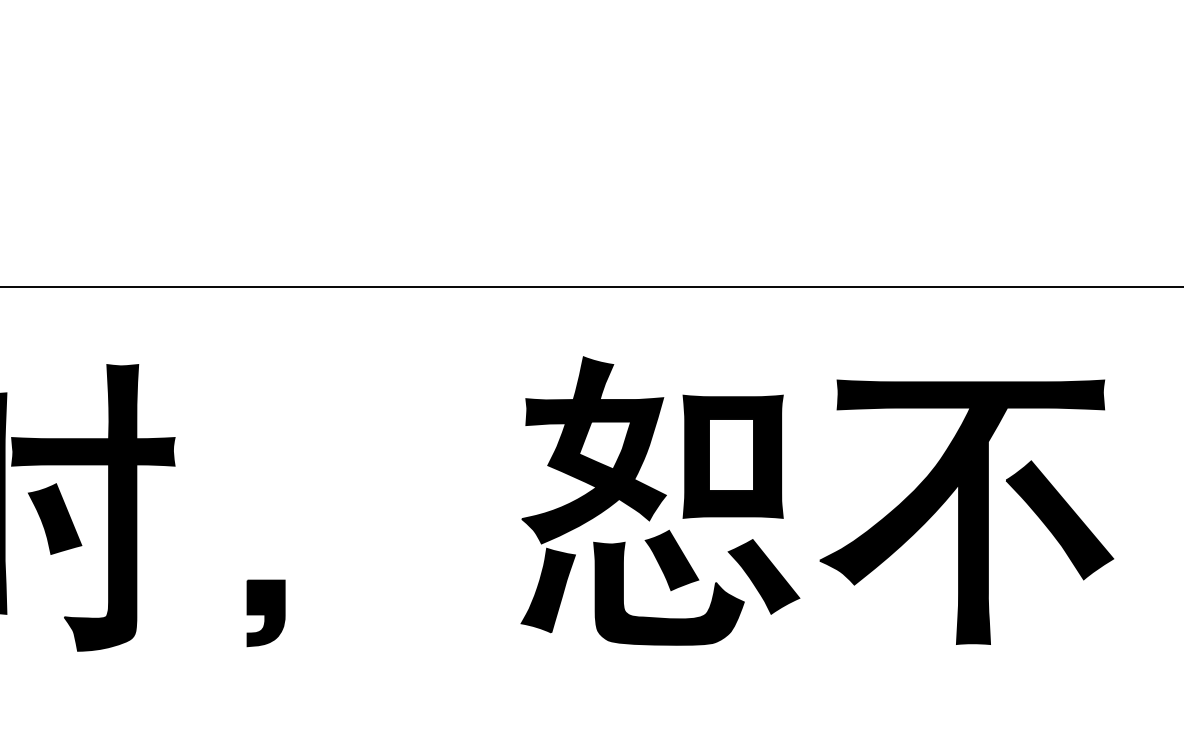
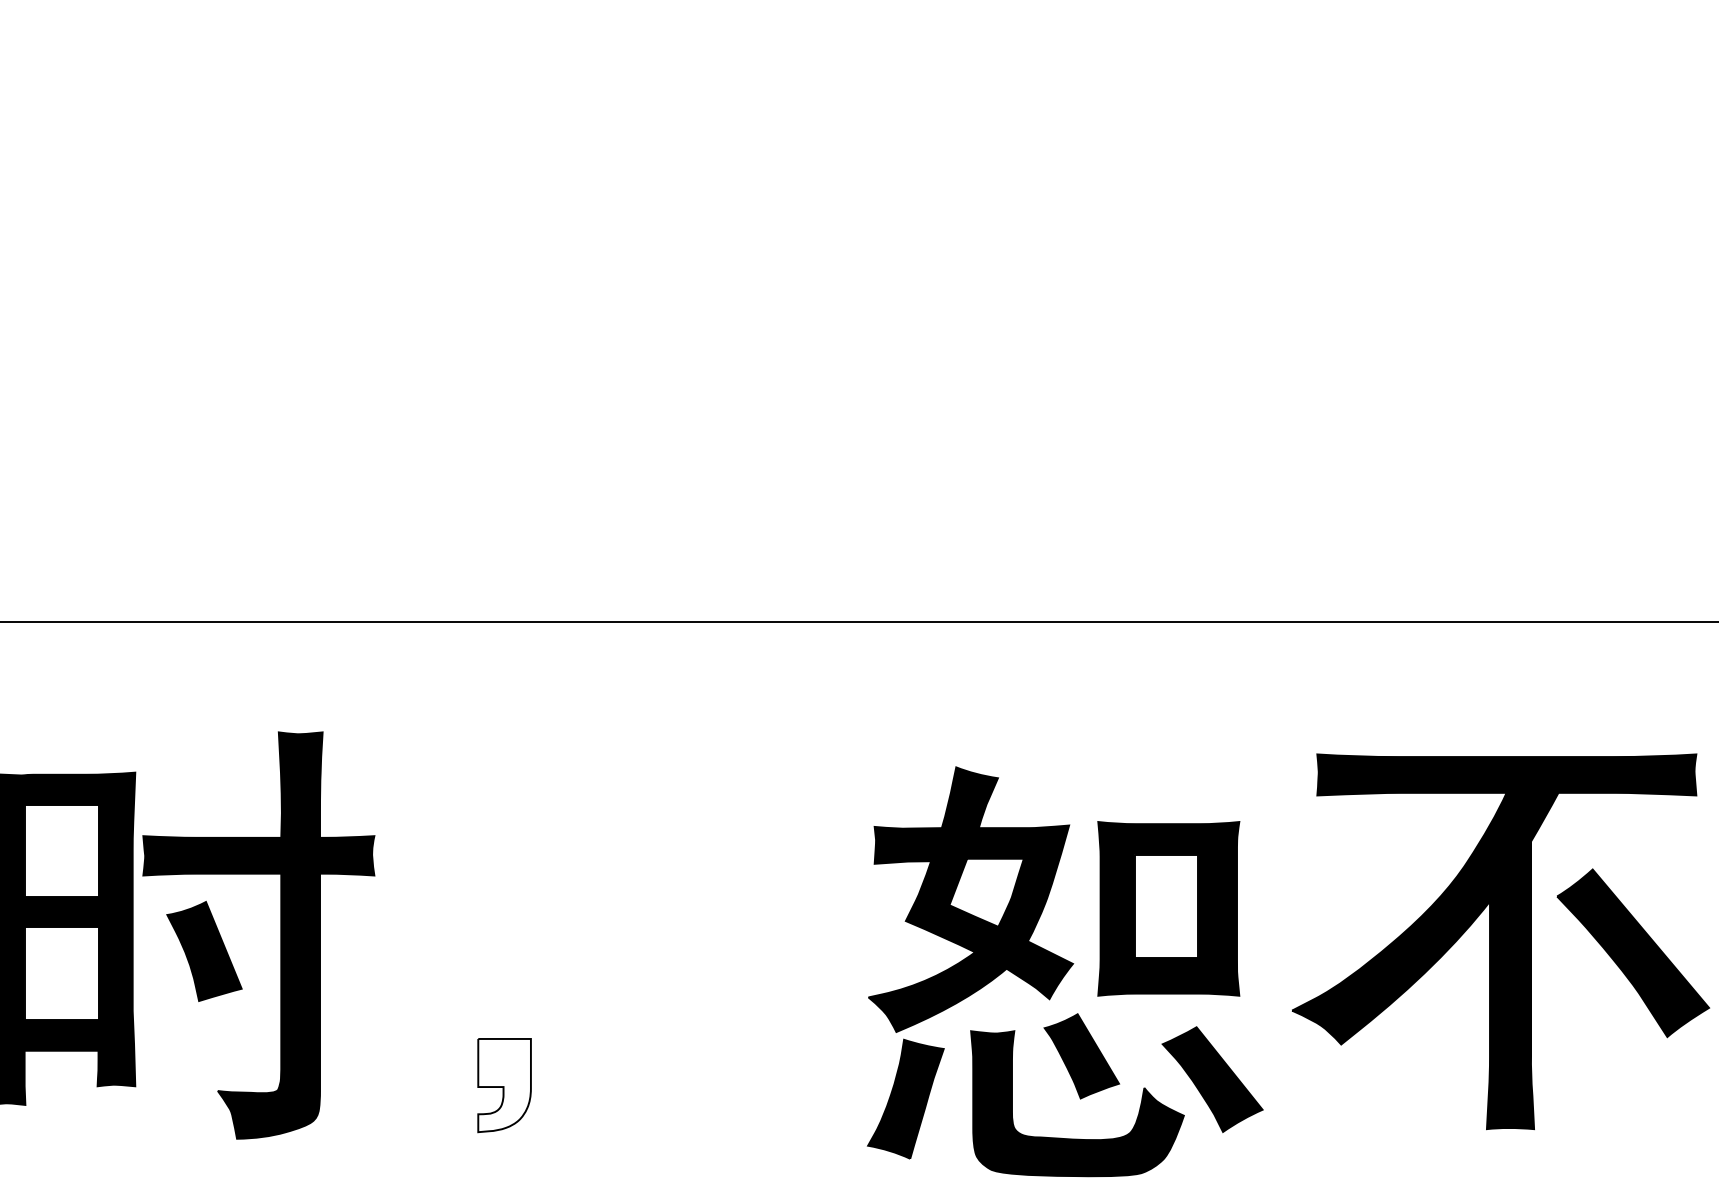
part: (660, 500) -> (1065, 971), moved
fill: (266, 613) -> (504, 1085), removed

